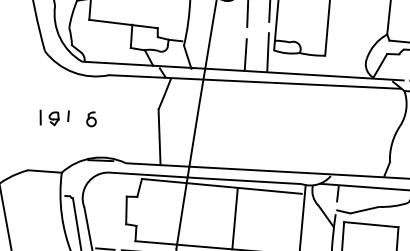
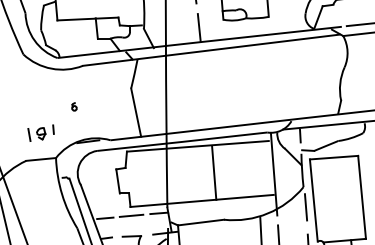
line: (268, 52) -> (218, 22), removed
part: (53, 116) -> (40, 132), moved
part: (92, 118) -> (74, 106), size x0.6

